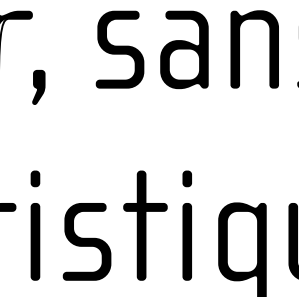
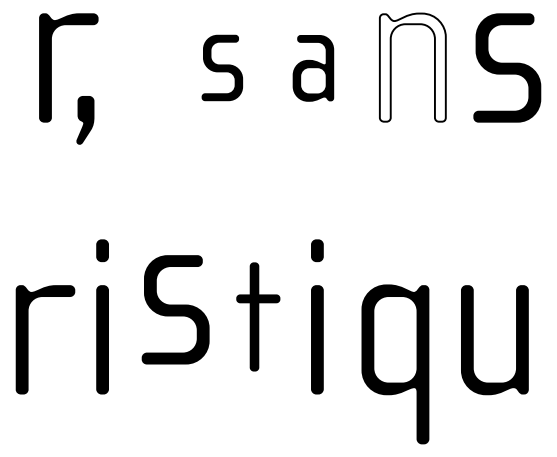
part: (120, 49) -> (222, 67), size x0.6
fill: (254, 49) -> (412, 67), removed
part: (184, 50) -> (313, 68), size x0.6
part: (38, 87) -> (85, 120), moved
part: (145, 225) -> (258, 316), size x0.7
part: (86, 241) -> (175, 309), moved

